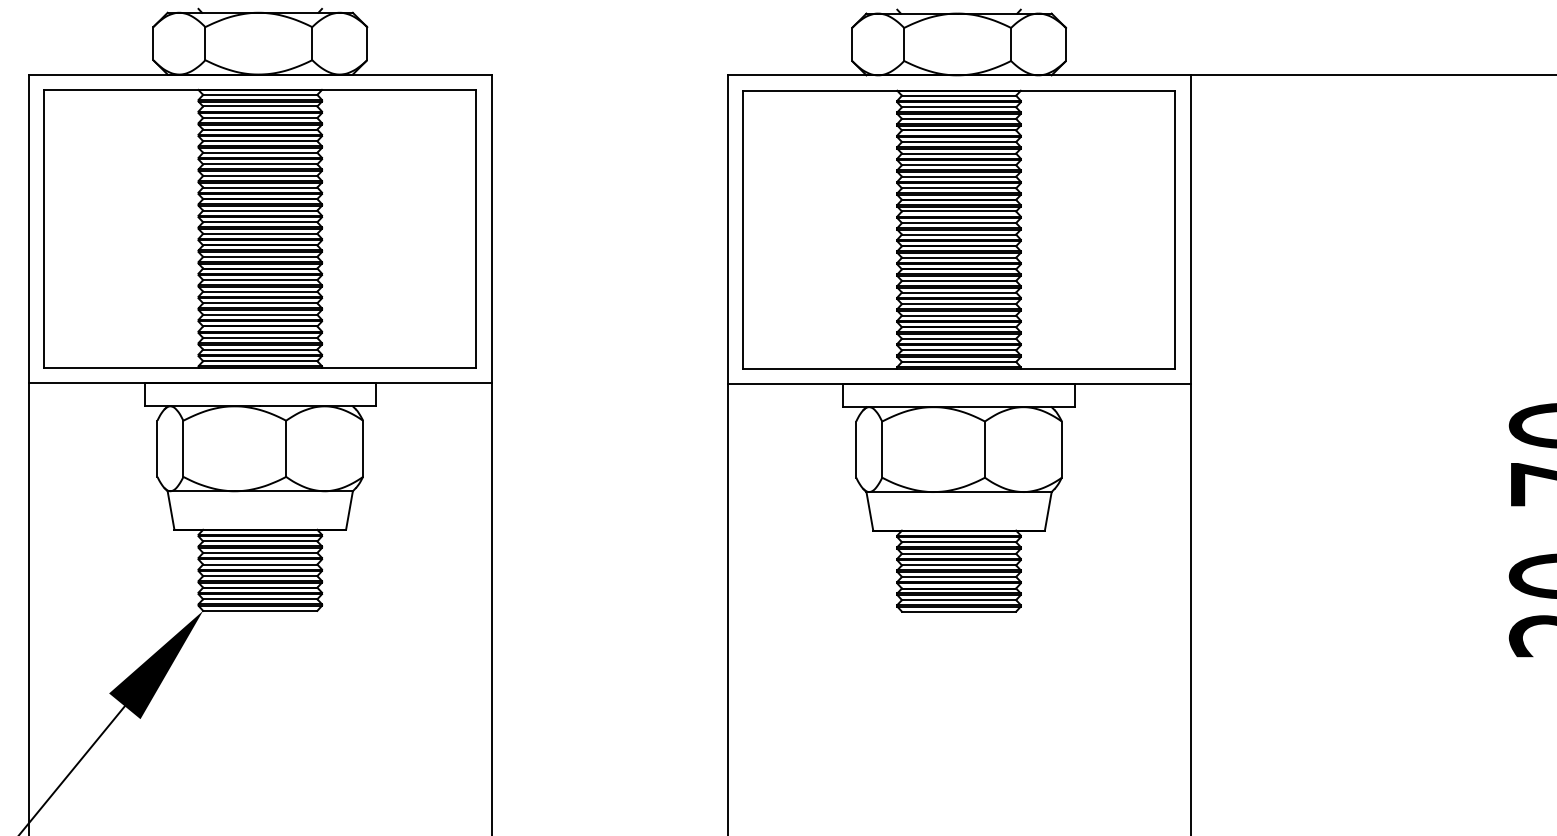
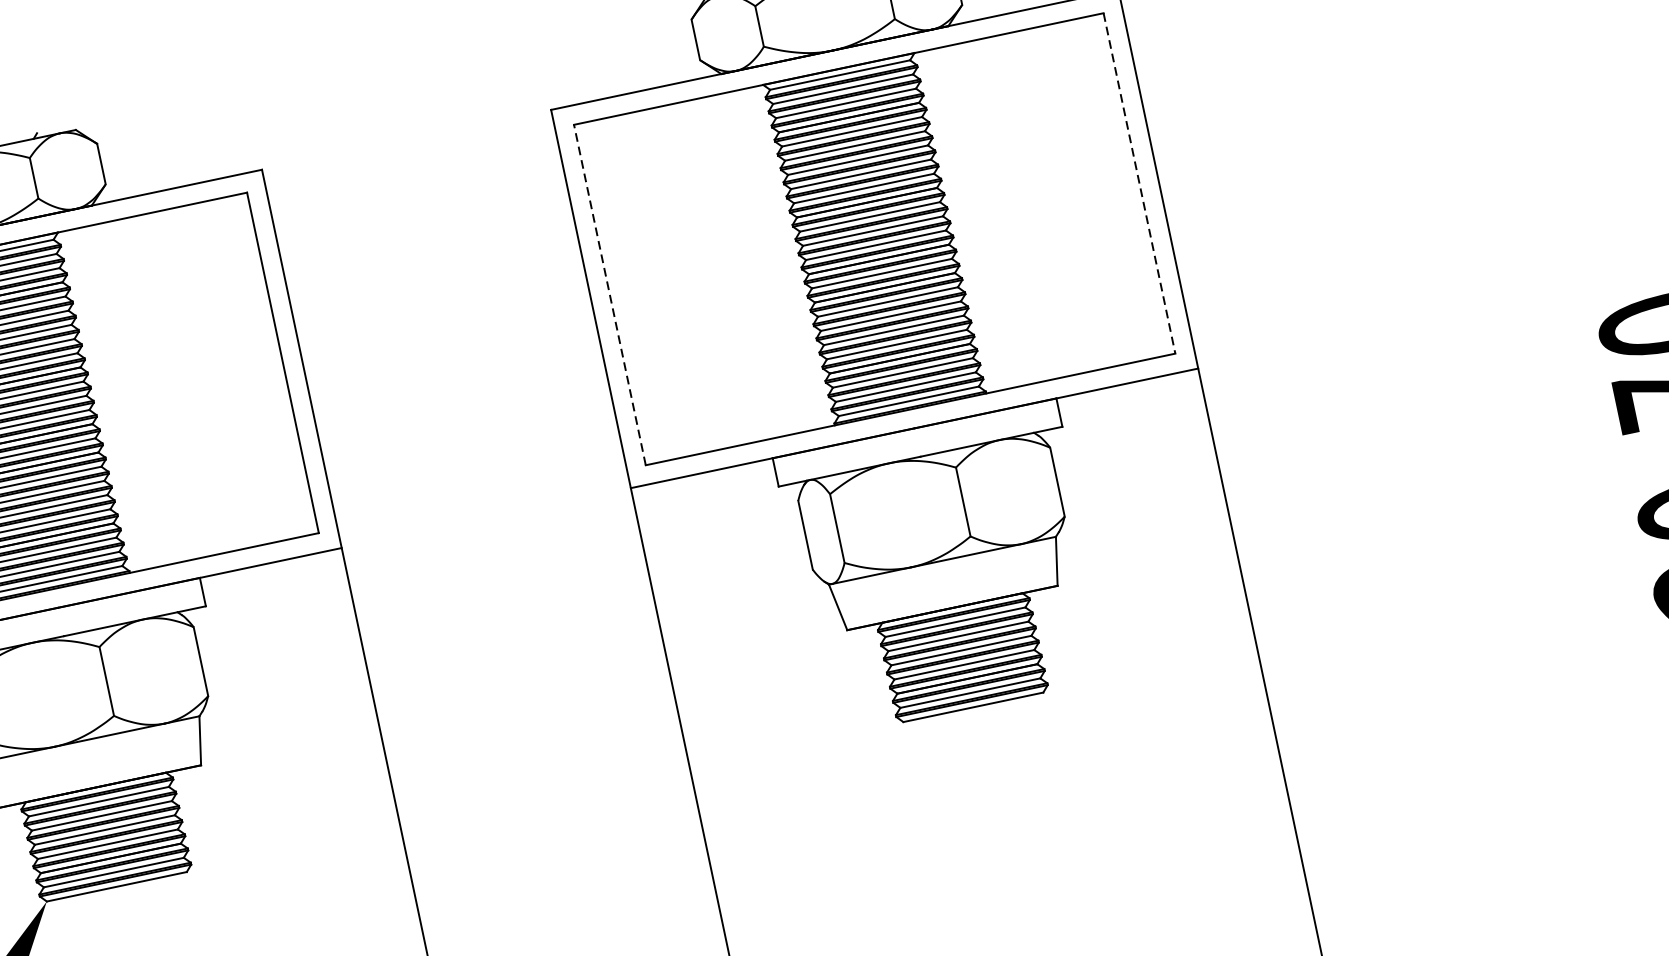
line: (742, 229) -> (609, 294), solid -> dashed
line: (1175, 229) -> (1139, 183), solid -> dashed

